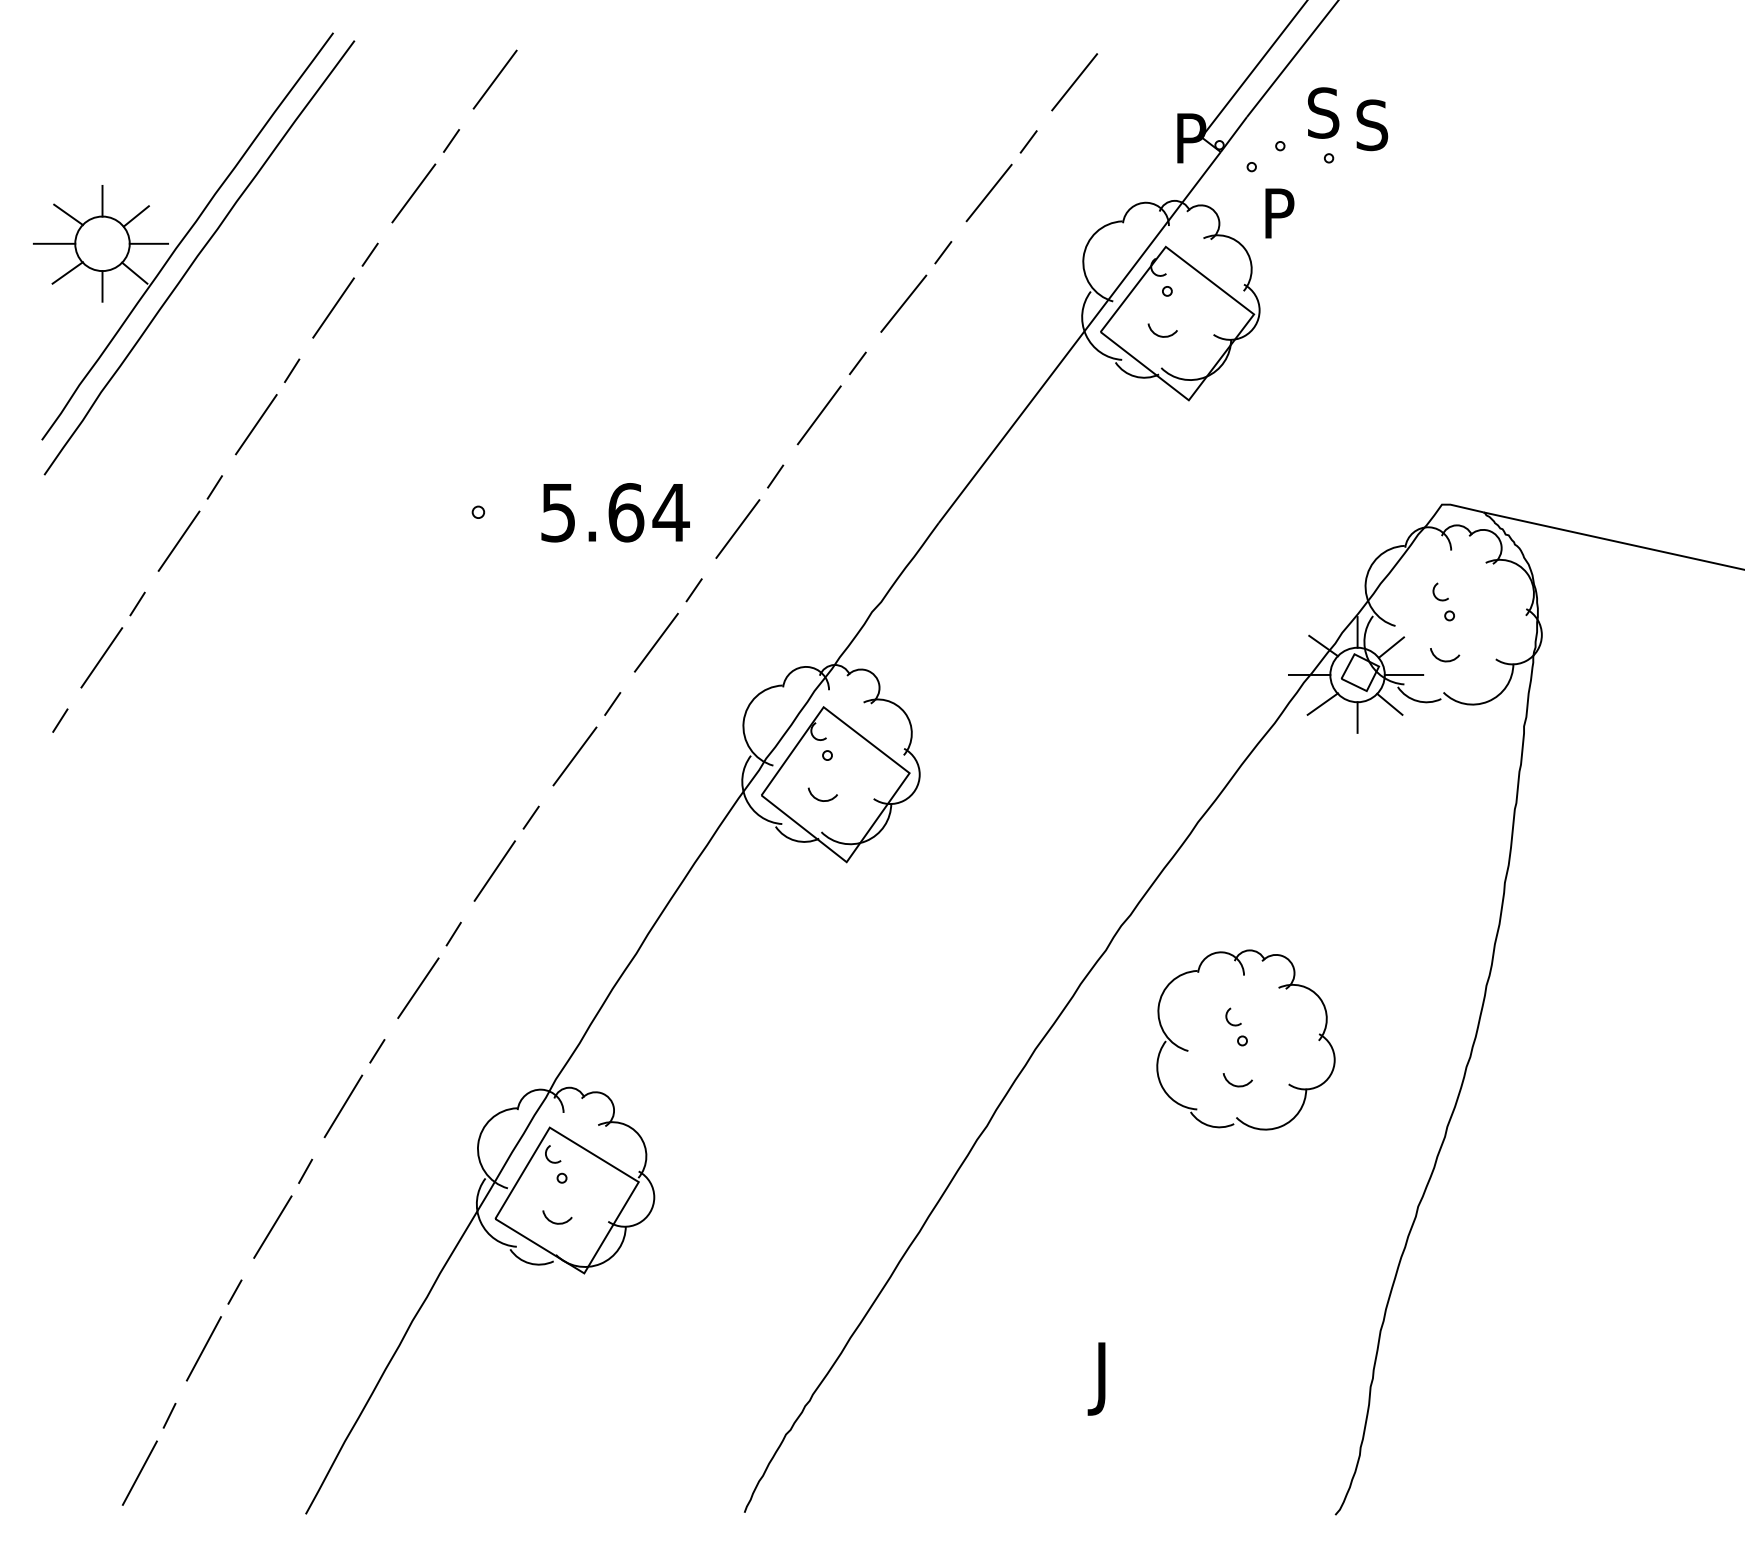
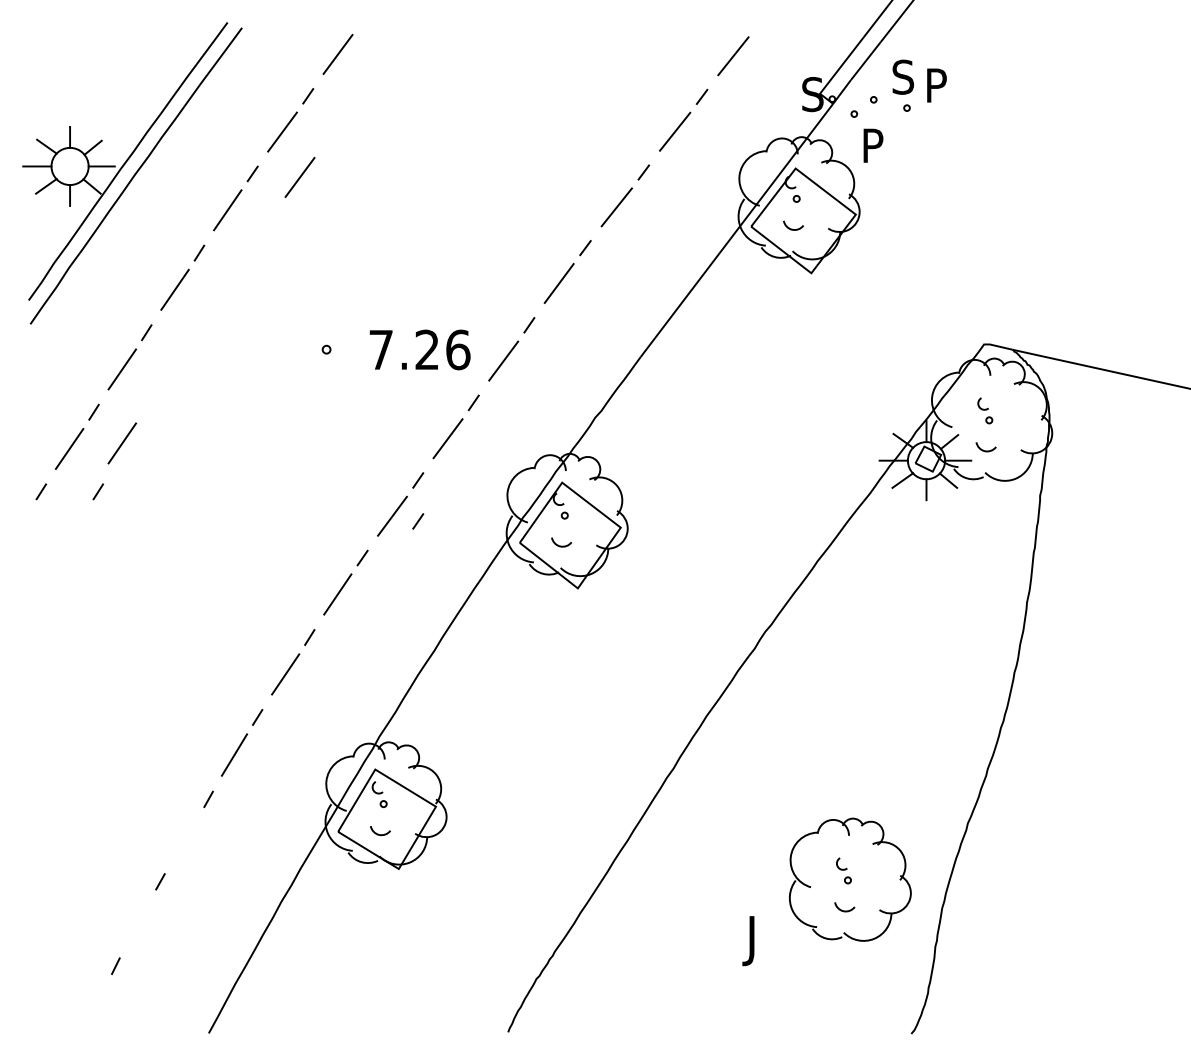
text: (1372, 125) -> (936, 85), S -> P
text: (1190, 138) -> (812, 94), P -> S
line: (438, 258) -> (299, 176), added
text: (614, 512) -> (419, 349), 5.64 -> 7.26
line: (179, 649) -> (122, 443), added
line: (144, 720) -> (98, 491), added
line: (613, 764) -> (418, 521), added
part: (1246, 1039) -> (850, 879), moved
line: (271, 1227) -> (185, 837), removed
line: (202, 1348) -> (138, 920), removed
line: (139, 1473) -> (95, 1005), removed

